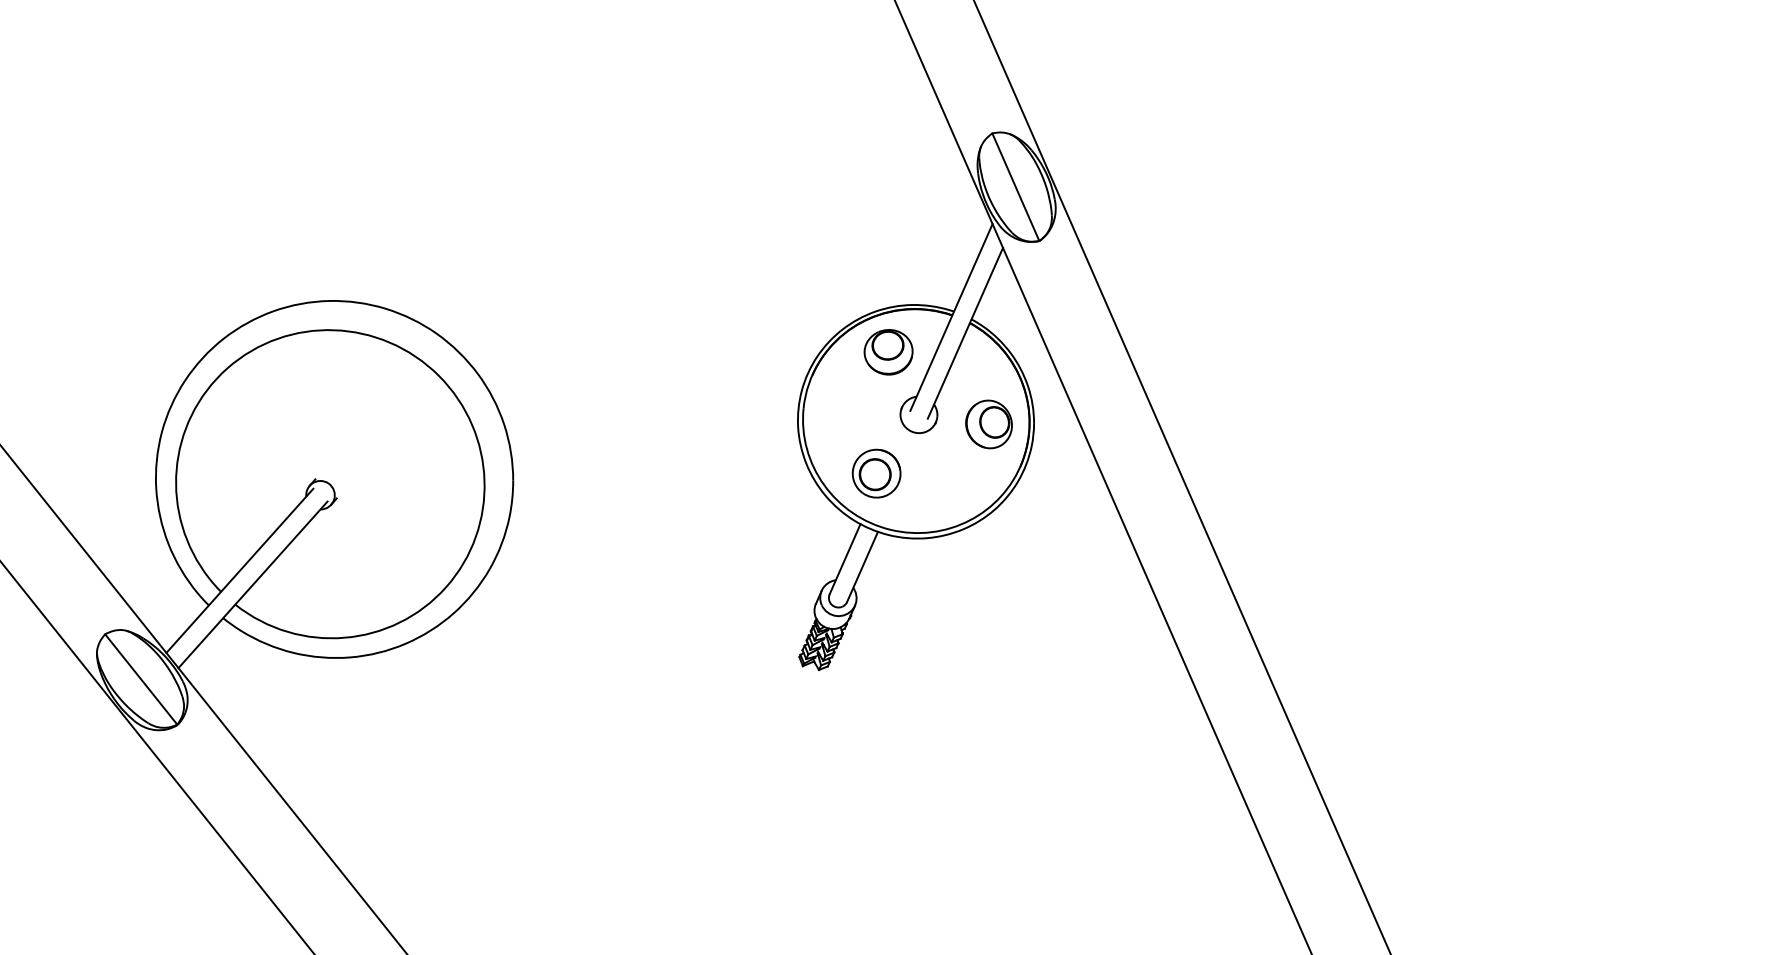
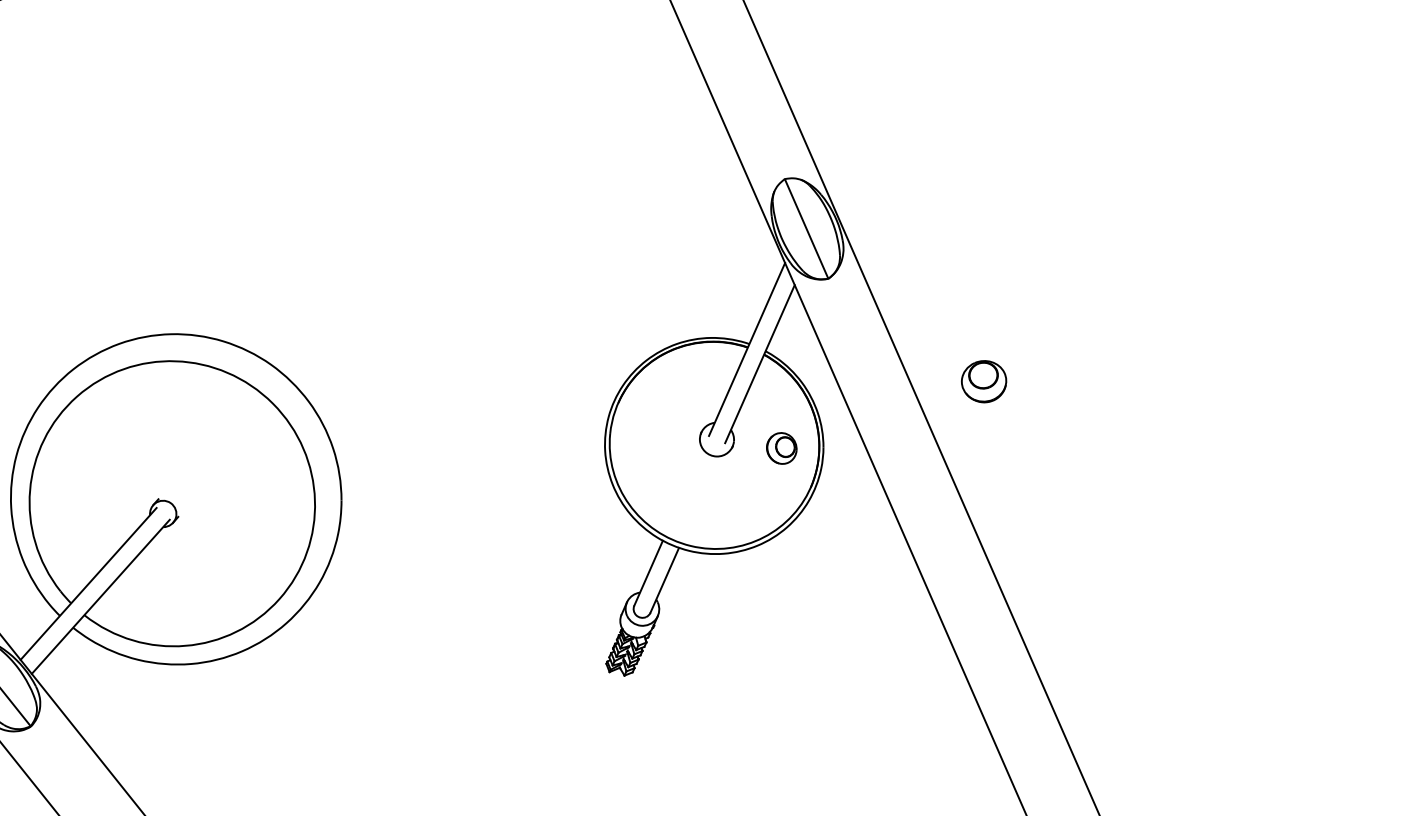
part: (888, 352) -> (983, 381), moved
part: (988, 424) -> (781, 448), size x0.7
part: (876, 473) -> (677, 493), removed

